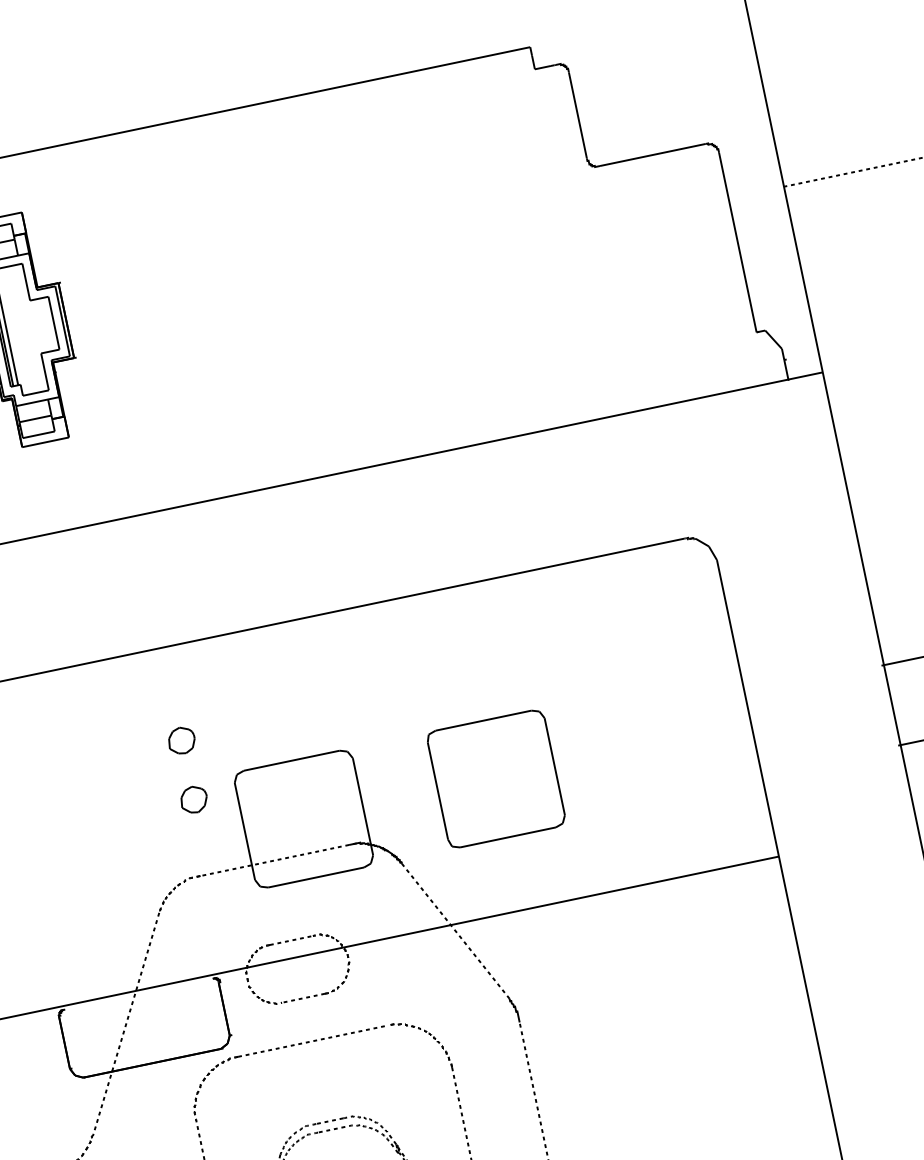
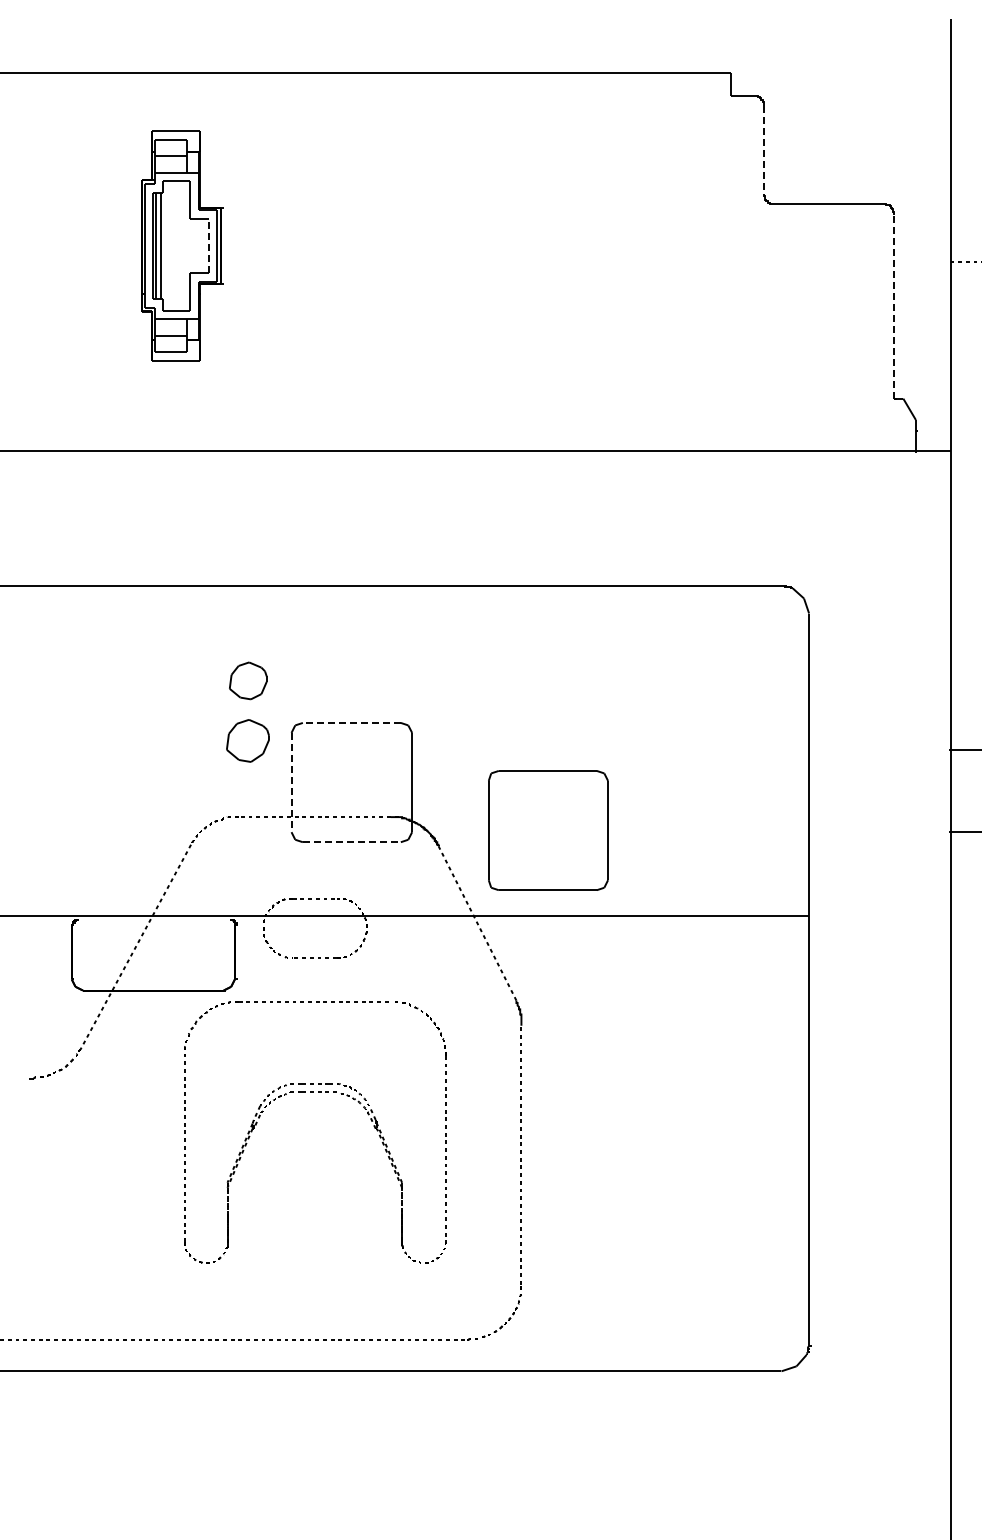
line: (577, 115) -> (763, 149), solid -> dashed
line: (737, 242) -> (894, 306), solid -> dashed
line: (54, 323) -> (208, 246), solid -> dashed
part: (180, 740) -> (247, 680), size x1.4
line: (291, 760) -> (351, 722), solid -> dashed
part: (496, 778) -> (548, 830), moved
part: (194, 800) -> (248, 741), size x1.6
line: (244, 831) -> (291, 782), solid -> dashed
line: (315, 877) -> (351, 842), solid -> dashed

